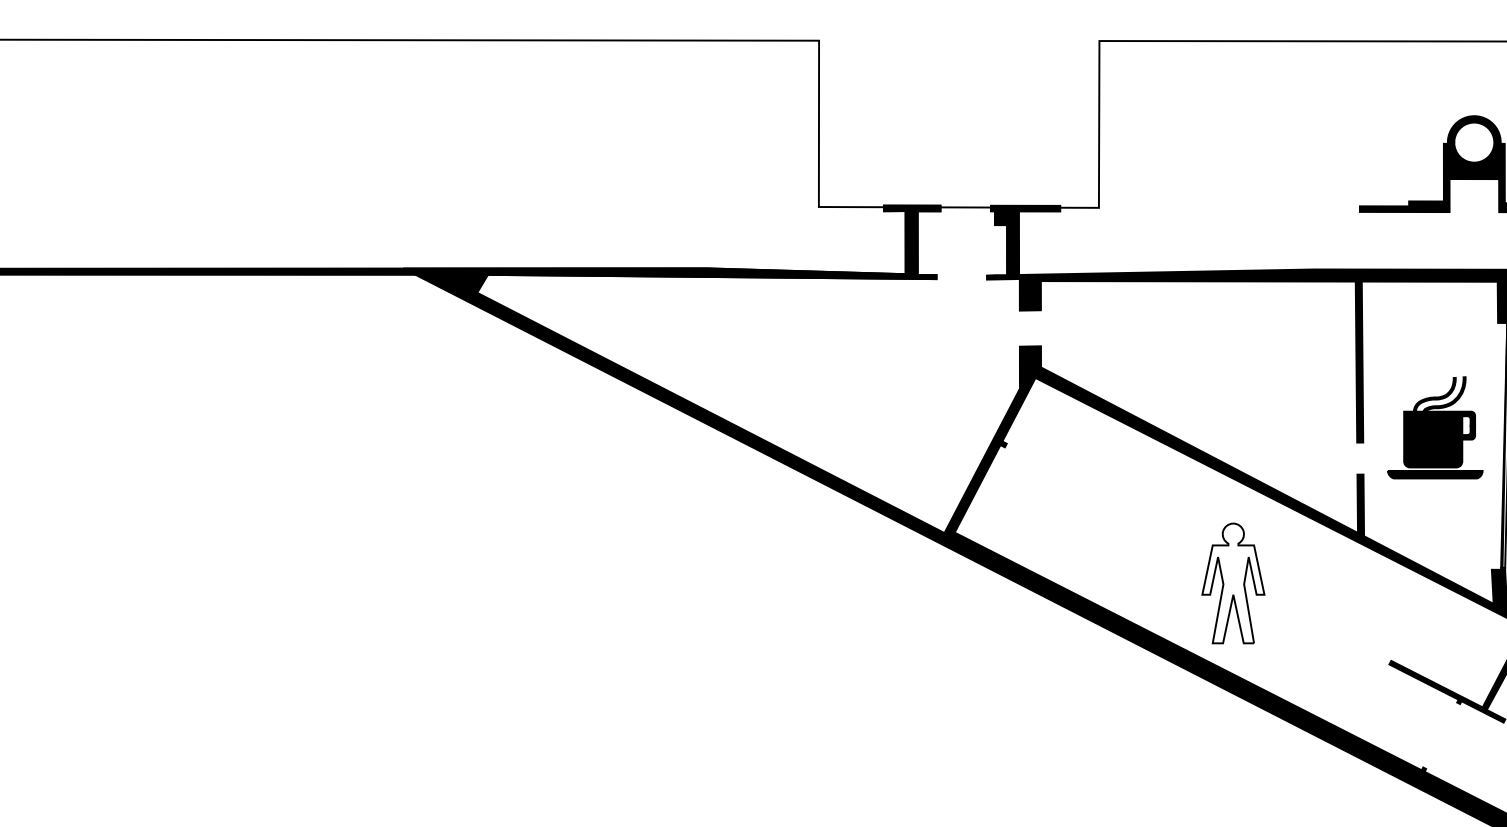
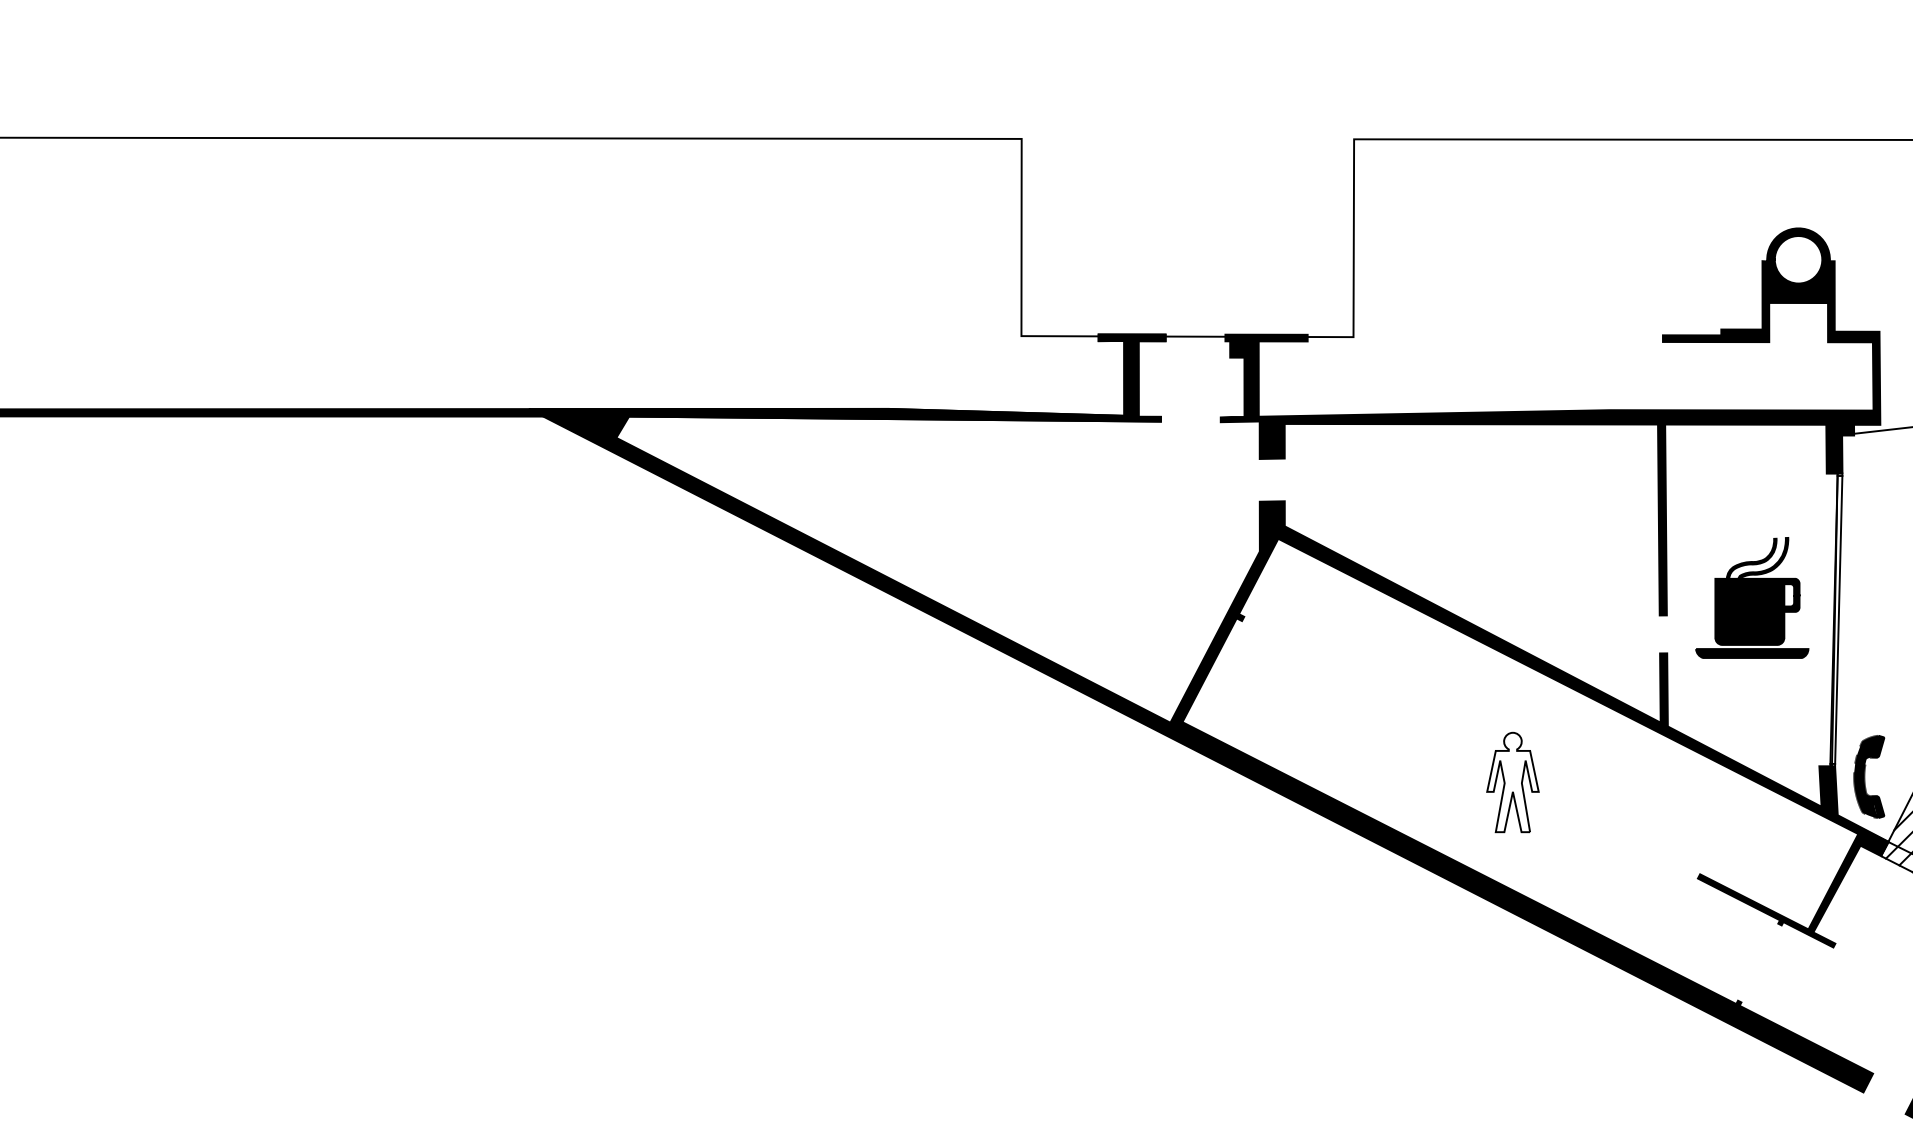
part: (1233, 583) -> (1512, 782), size x0.7

